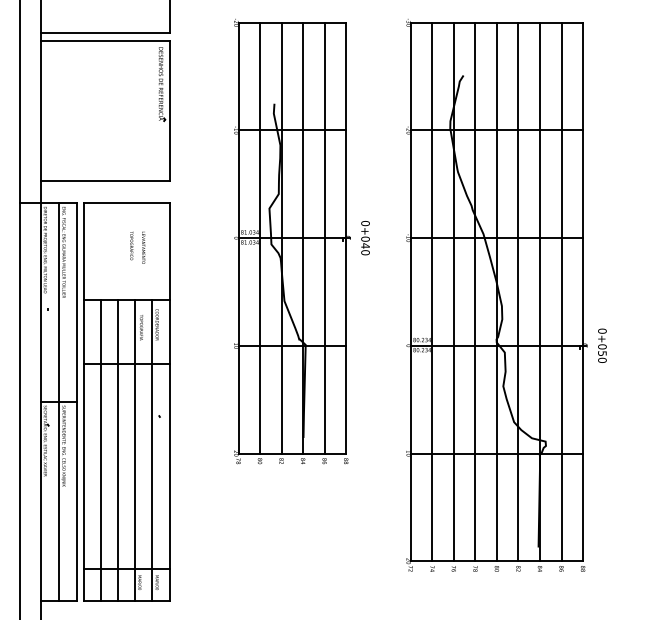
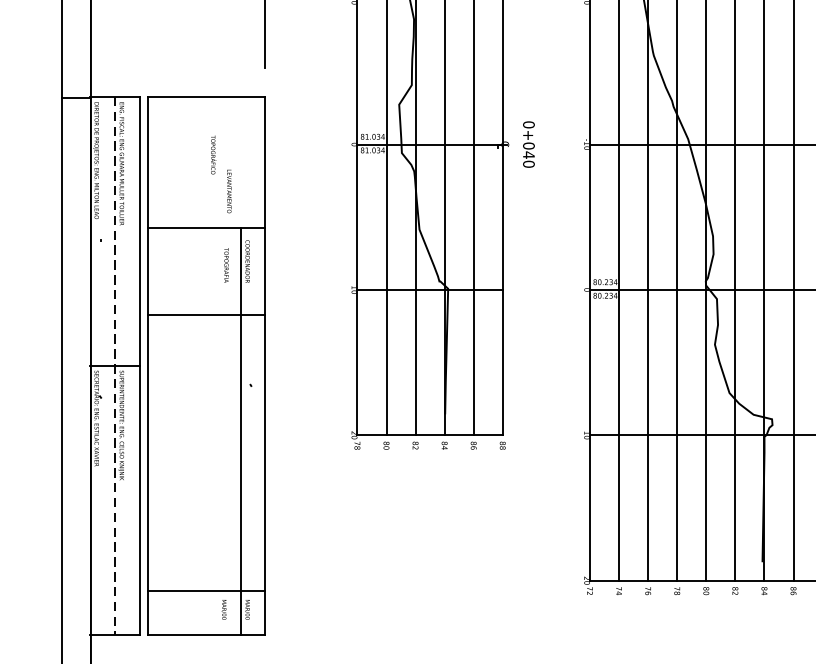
line: (104, 181) -> (176, 68), removed
text: (143, 247) -> (229, 190), moved
line: (58, 402) -> (114, 366), solid -> dashed
line: (100, 450) -> (171, 431), removed
line: (118, 450) -> (195, 431), removed
line: (135, 450) -> (218, 431), removed

